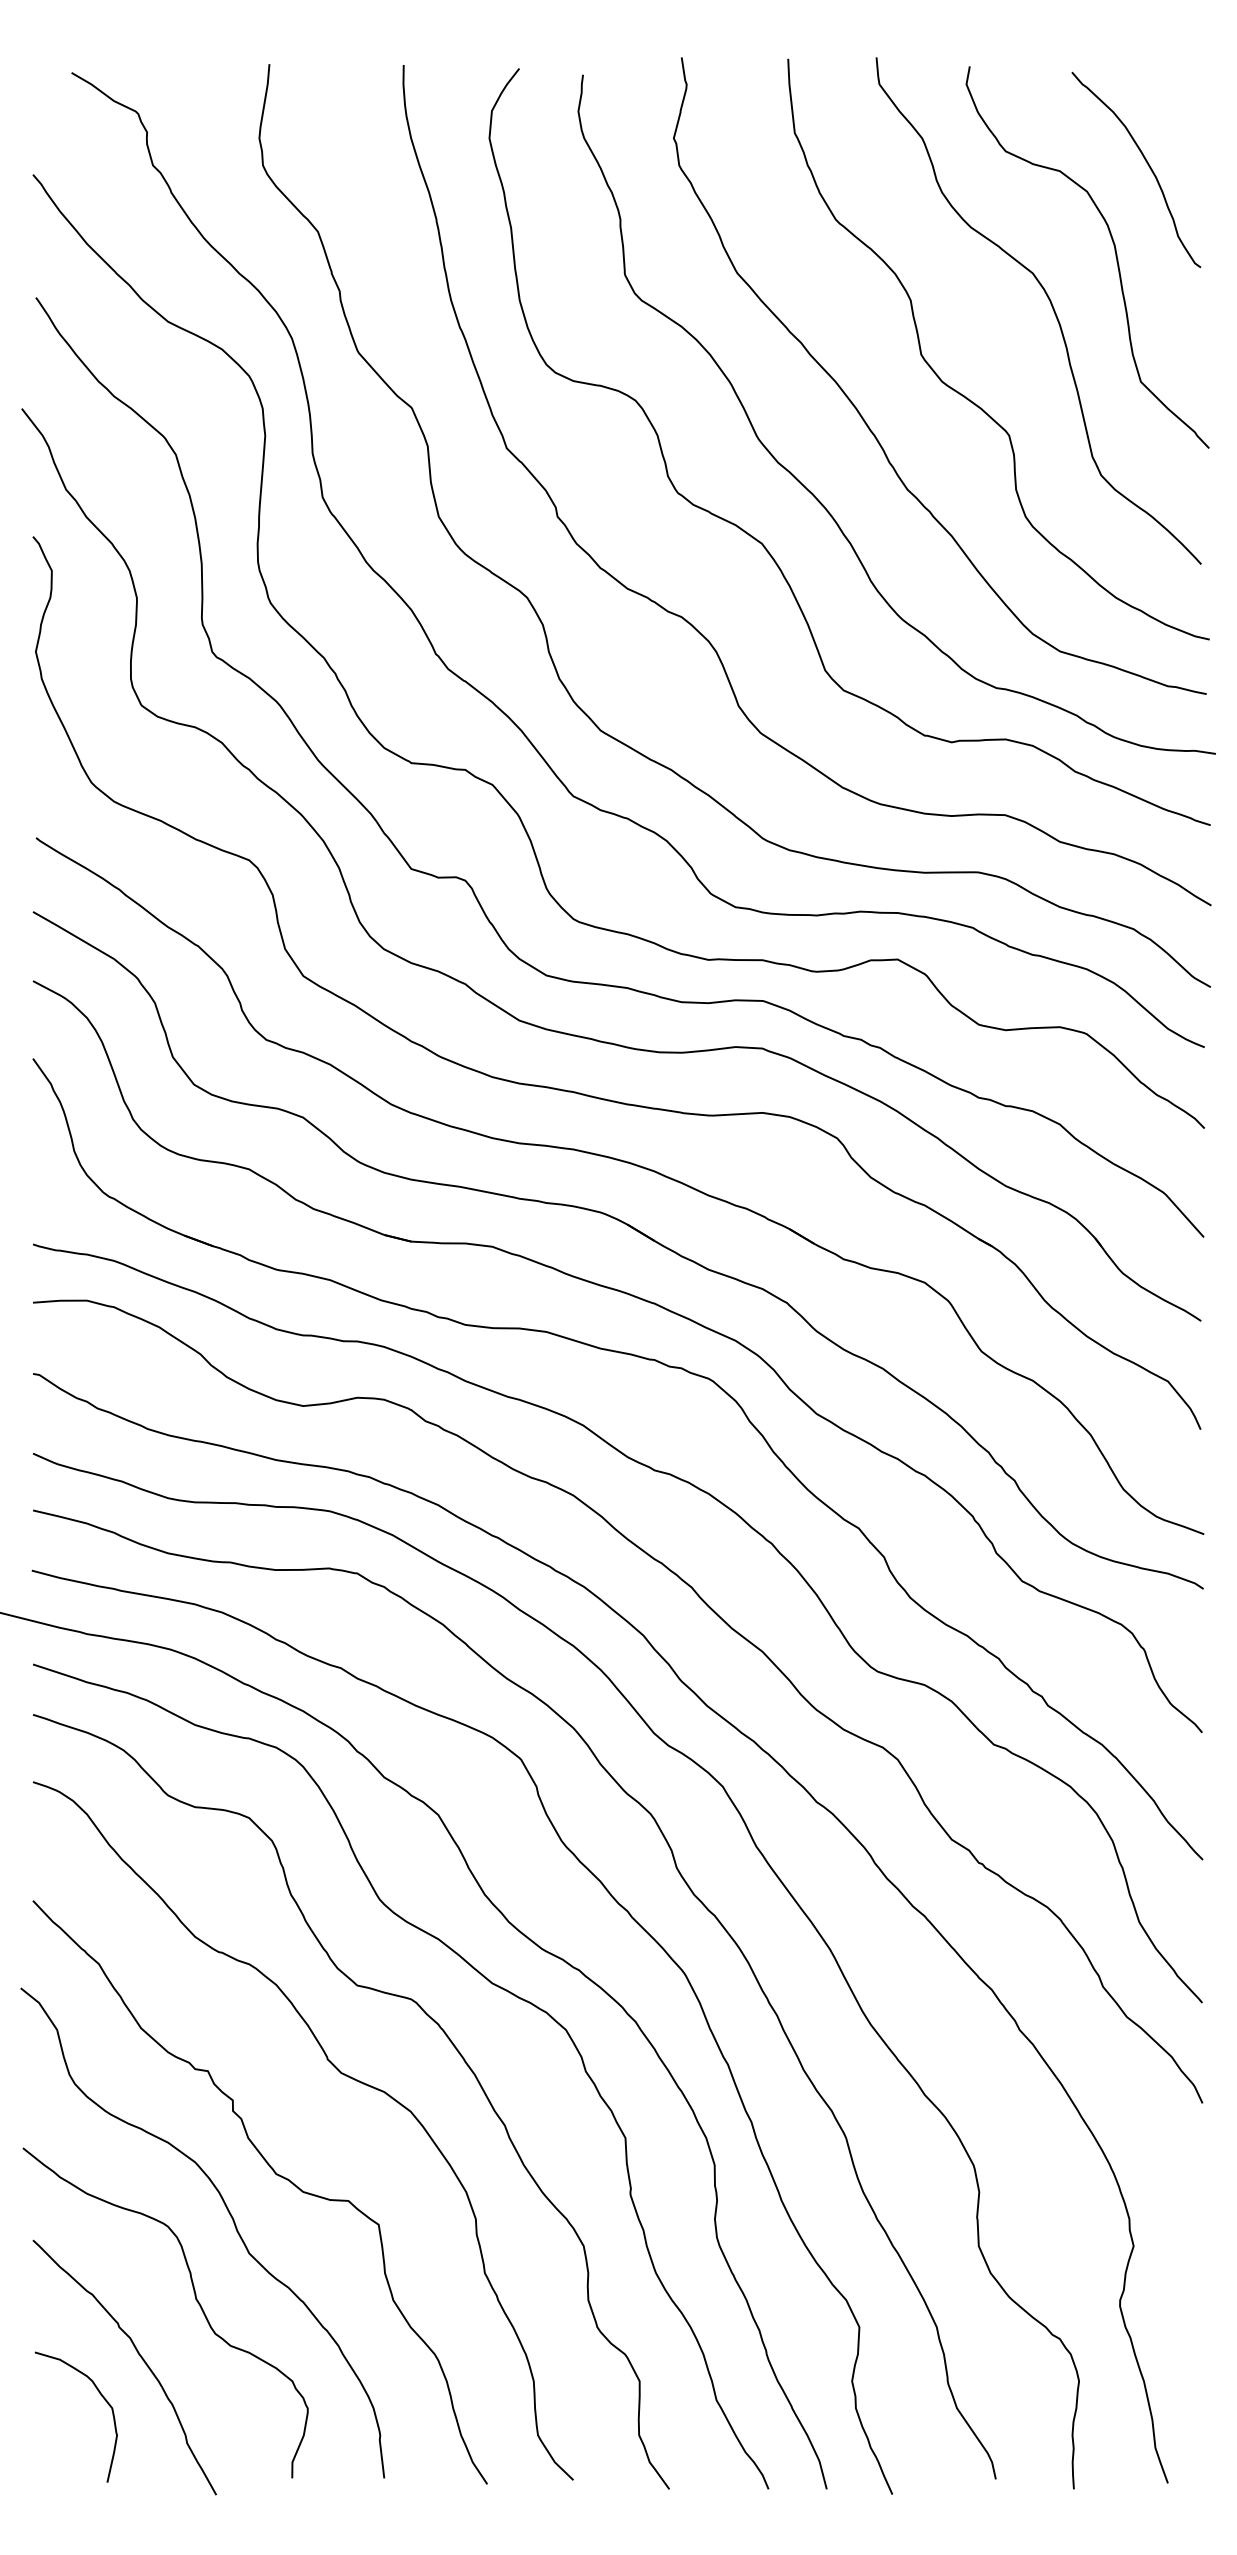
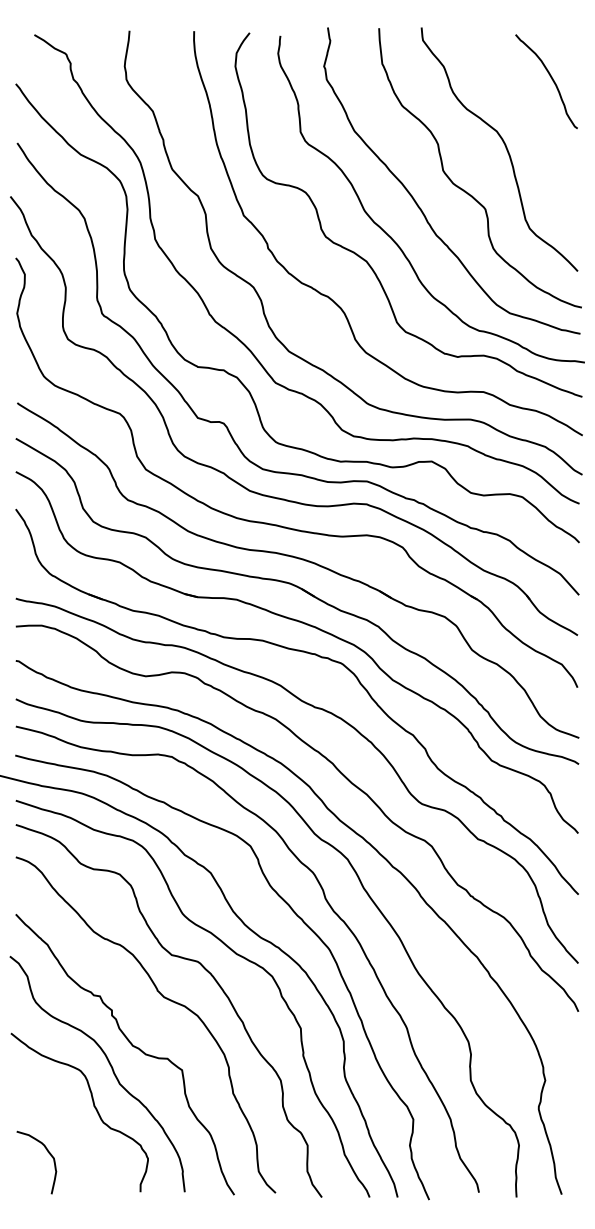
curve: (1113, 250) -> (535, 120), removed
curve: (136, 2354) -> (65, 1132), removed

